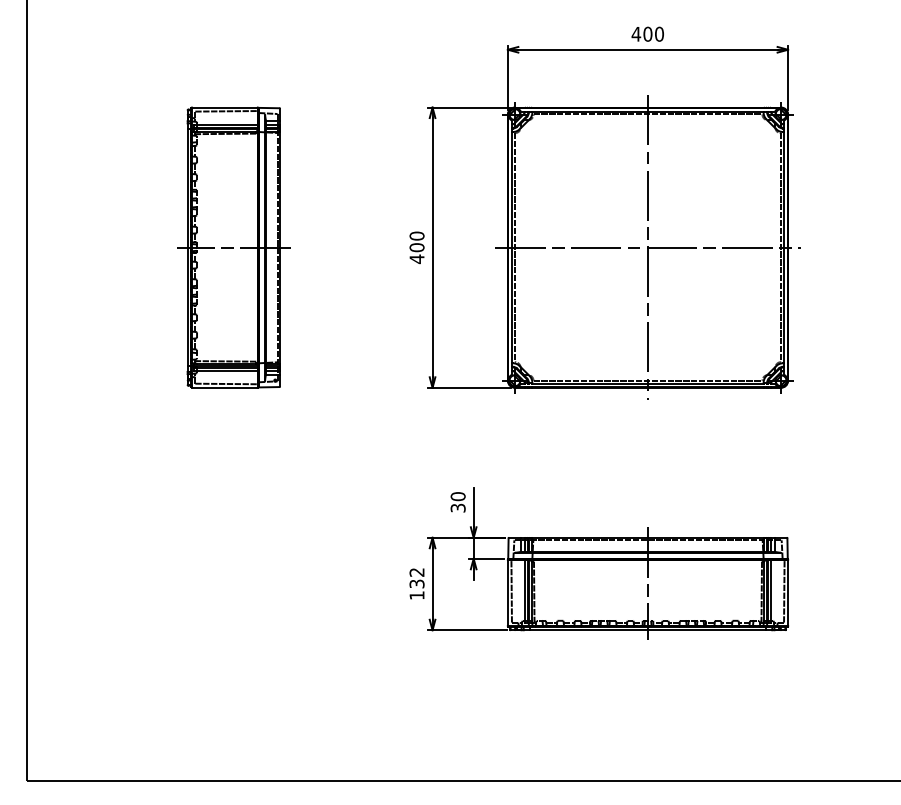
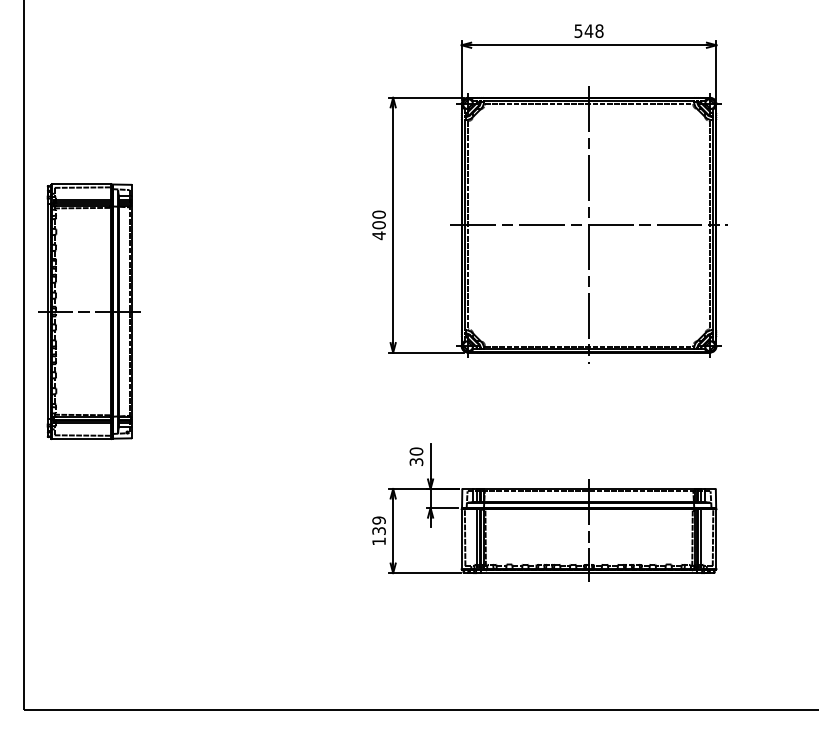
text: (647, 33) -> (588, 30), 400 -> 548
part: (233, 247) -> (89, 311), moved
text: (416, 572) -> (378, 520), 132 -> 139

